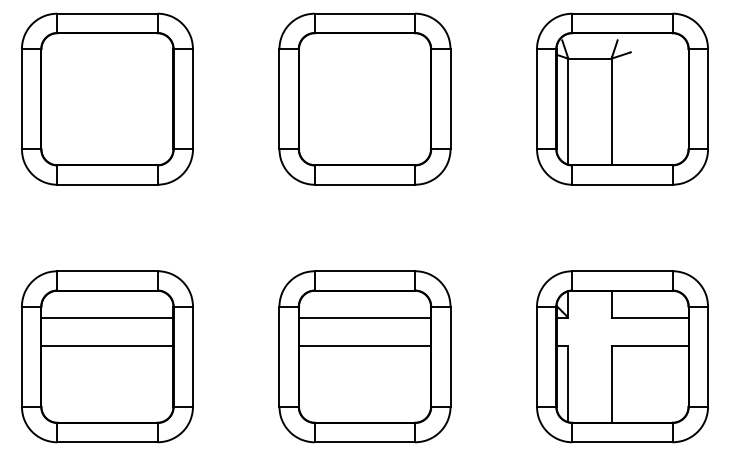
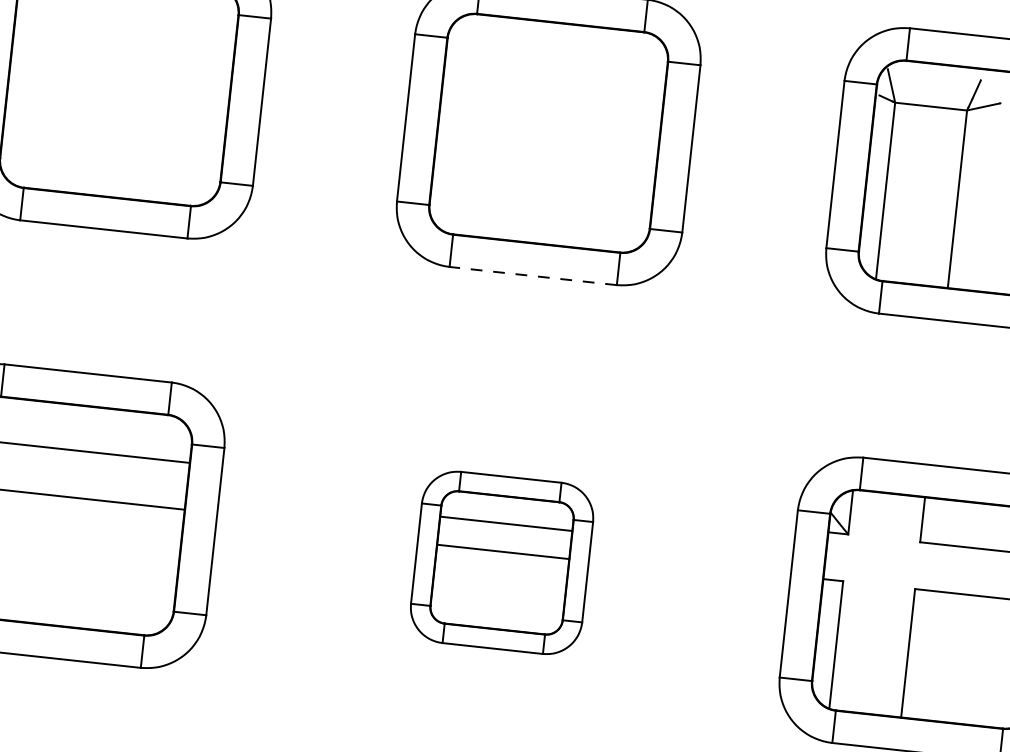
line: (364, 184) -> (532, 275), solid -> dashed
part: (364, 356) -> (501, 562), size x0.6

